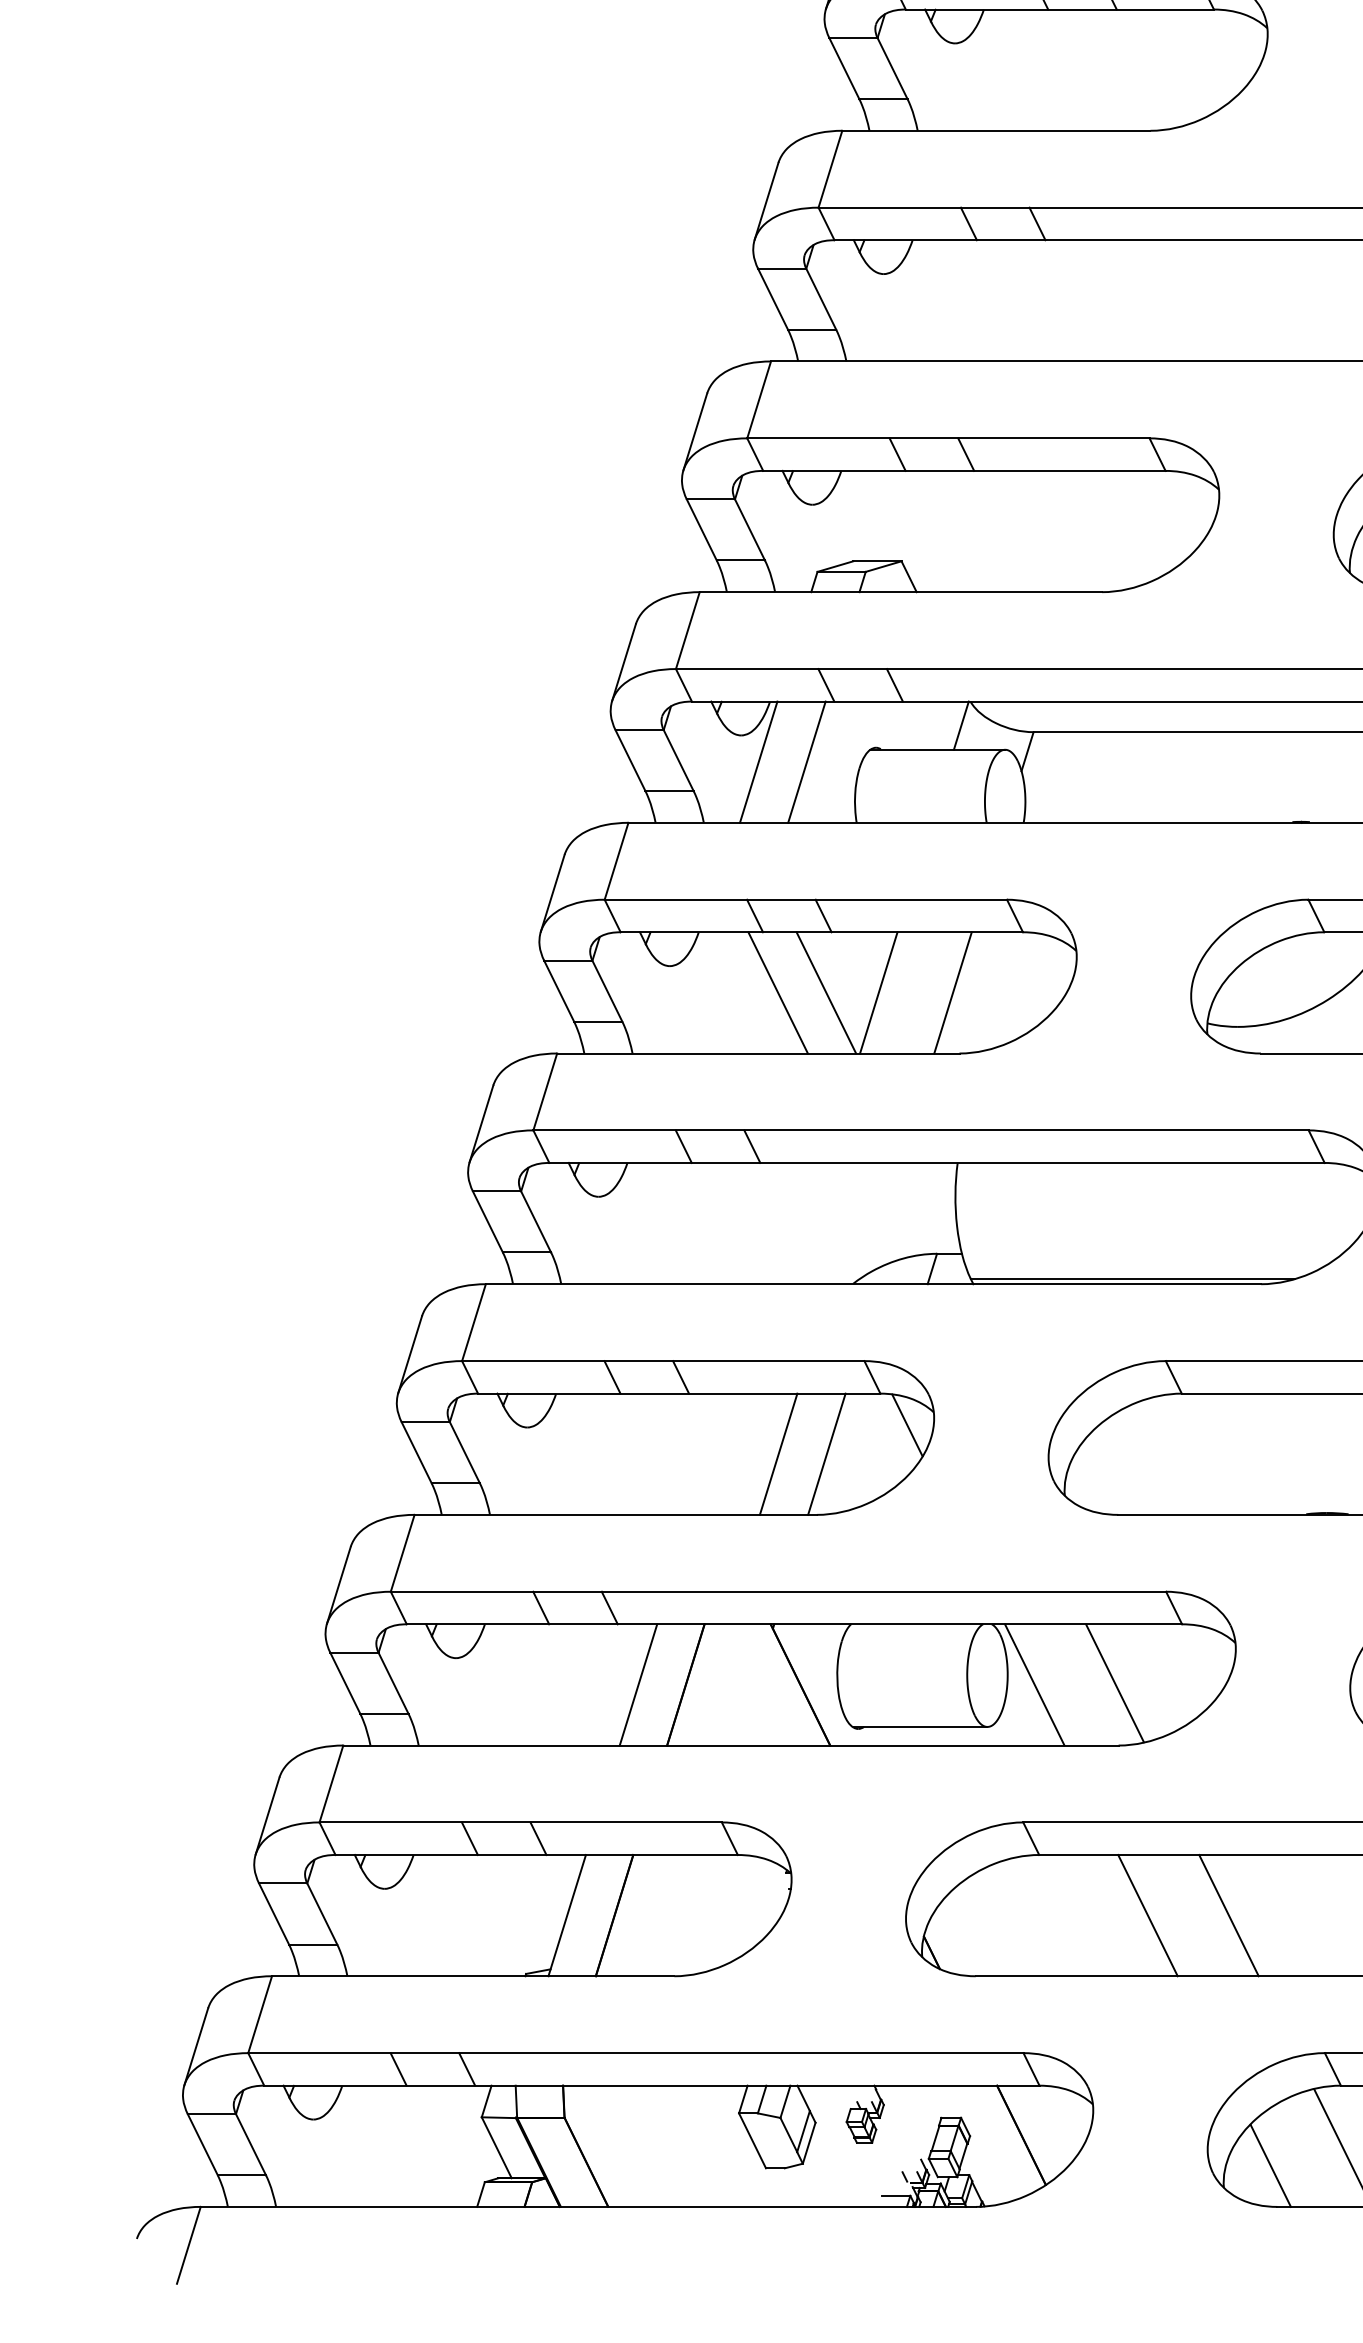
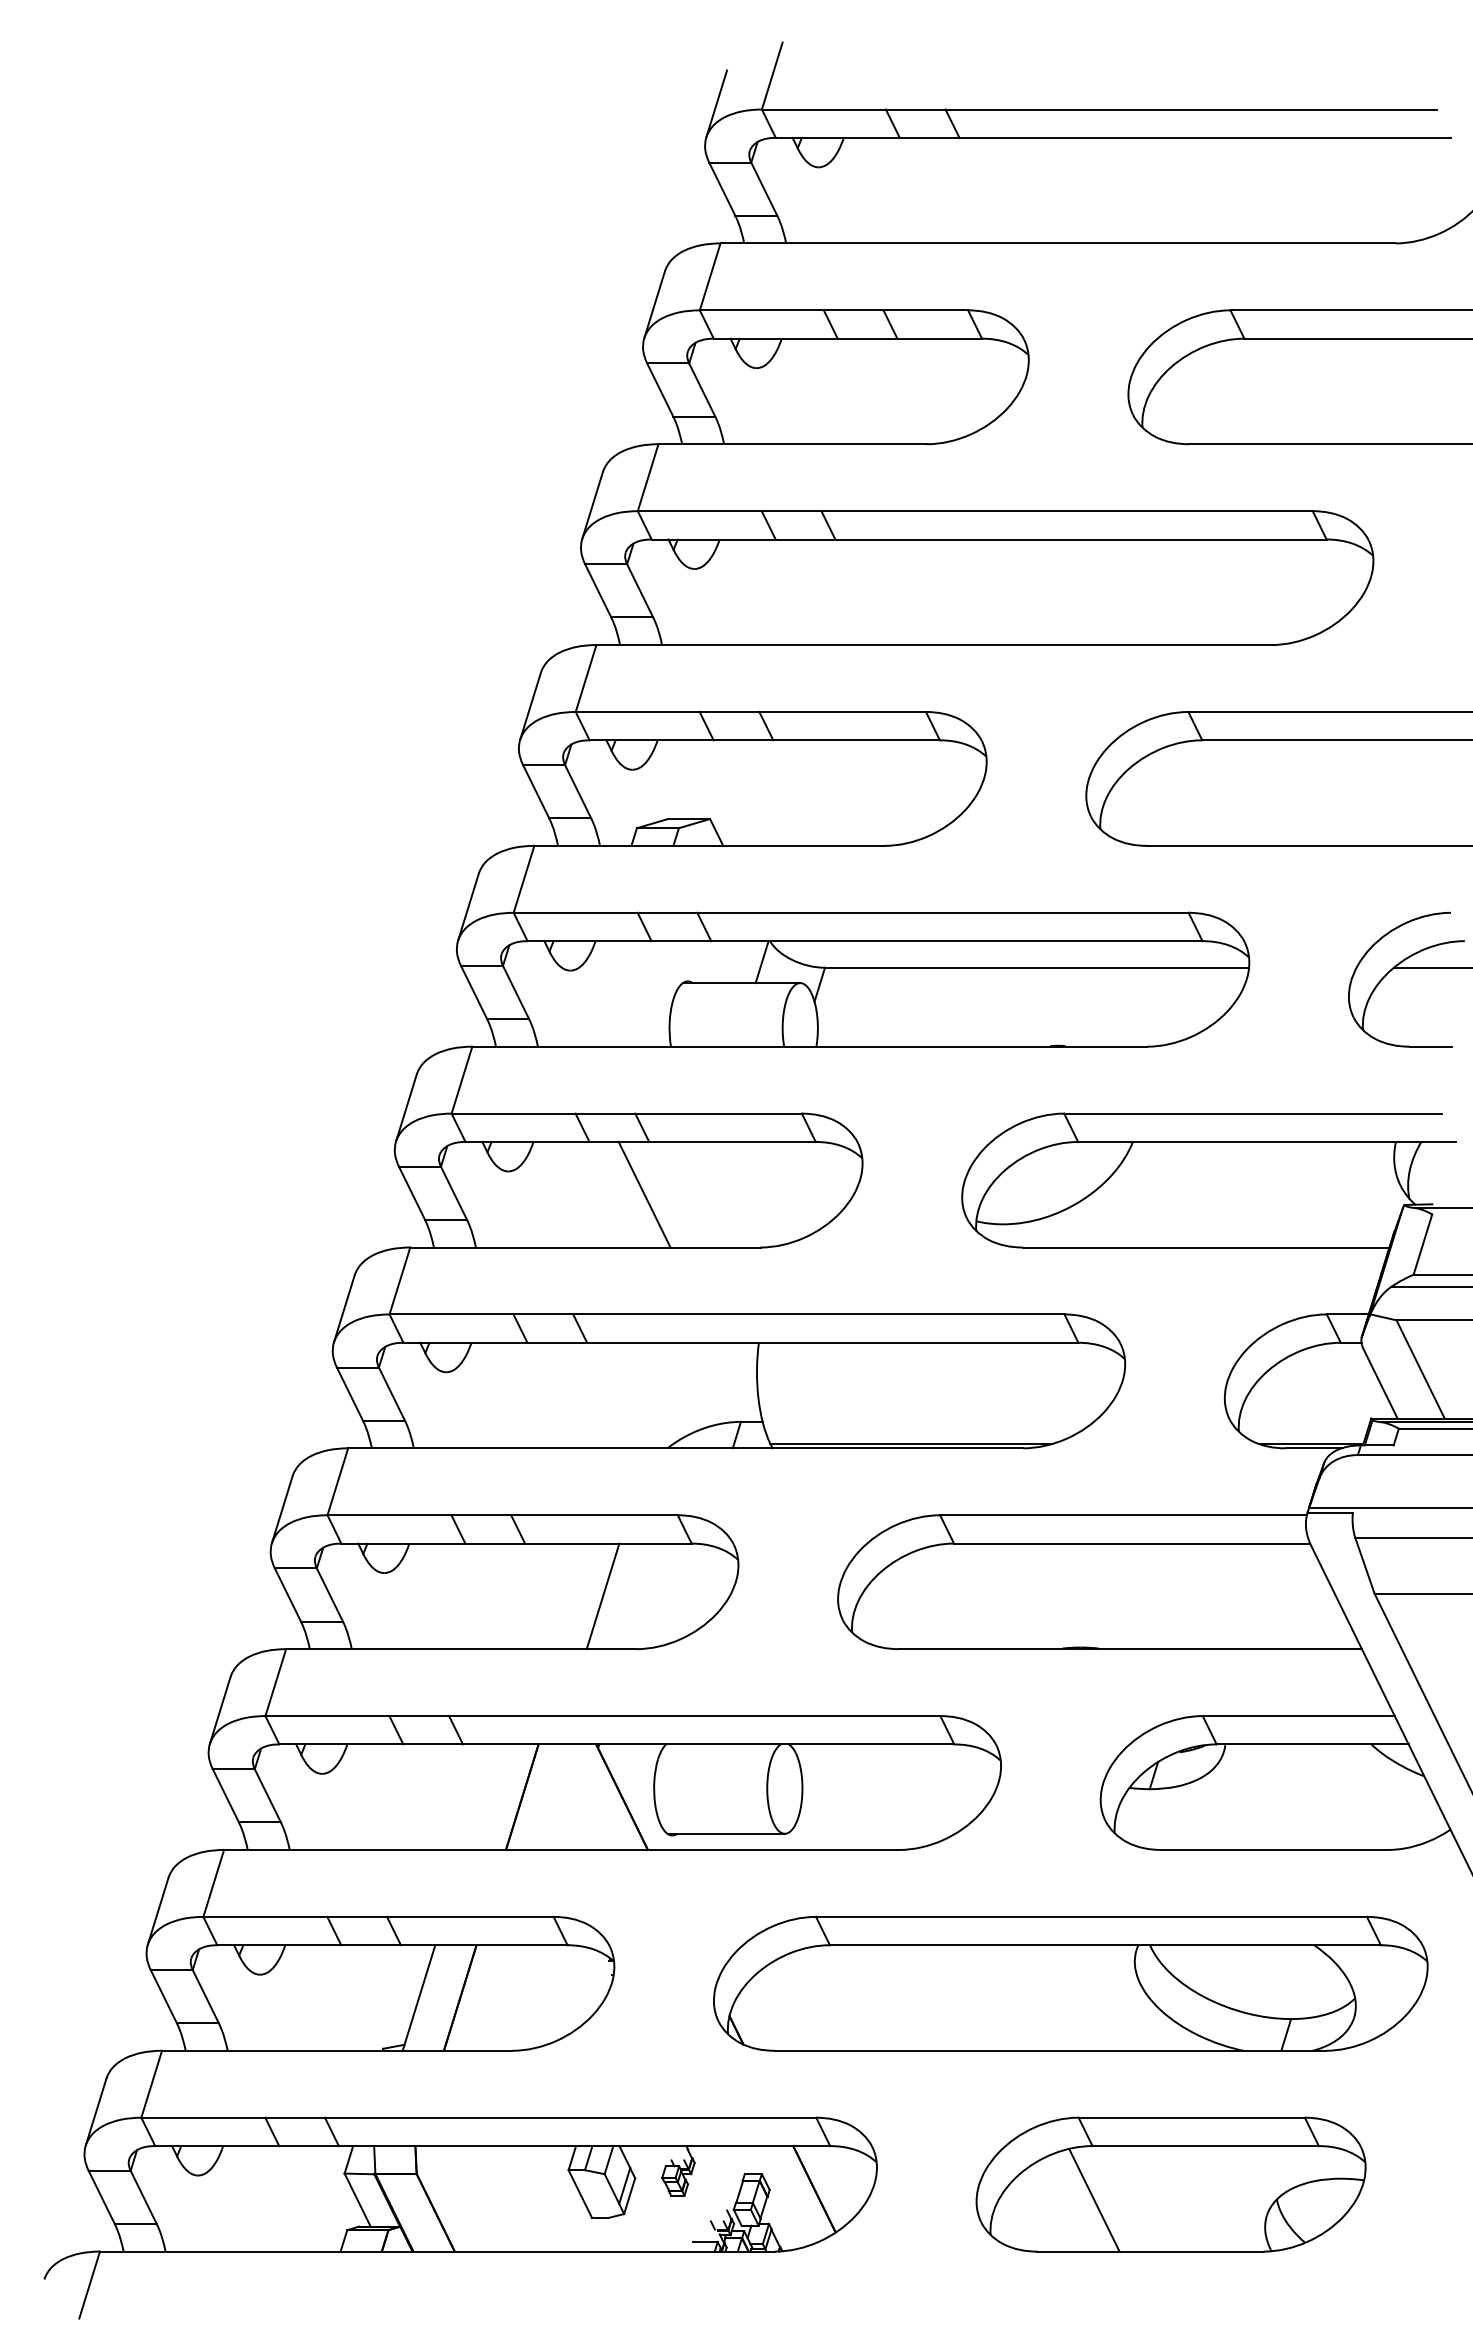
line: (758, 761) -> (585, 993), removed
line: (806, 761) -> (627, 993), removed
line: (777, 992) -> (602, 1194), removed
line: (877, 992) -> (689, 1194), removed
line: (952, 992) -> (754, 1194), removed
line: (907, 1425) -> (715, 1571), removed
line: (826, 1454) -> (644, 1596), removed
line: (1114, 1682) -> (895, 1795), removed
line: (637, 1684) -> (480, 1796), removed
line: (1034, 1684) -> (825, 1796), removed
line: (1147, 1915) -> (924, 1997), removed
line: (1229, 1915) -> (995, 1997), removed
line: (1270, 2165) -> (1031, 2215), removed

